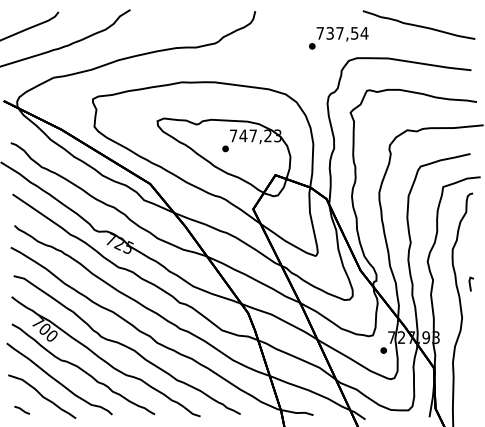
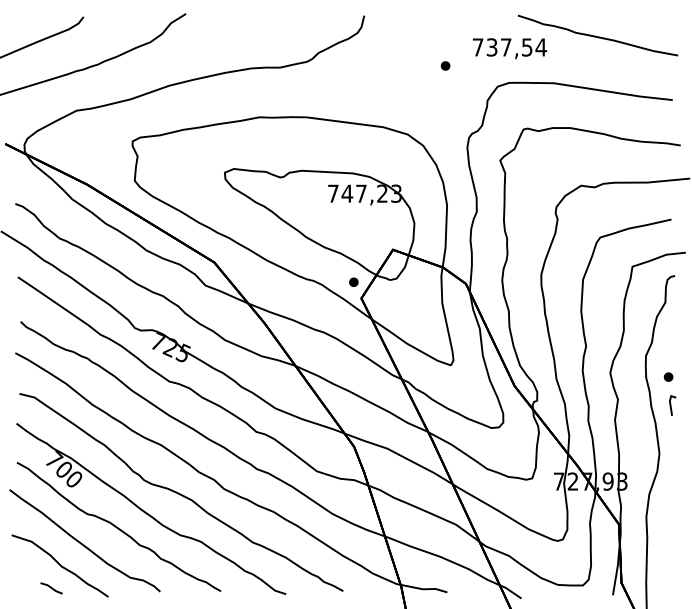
text: (343, 34) -> (510, 48), moved
part: (225, 148) -> (353, 281), moved
part: (383, 350) -> (668, 376), moved
part: (22, 410) -> (51, 588), moved

